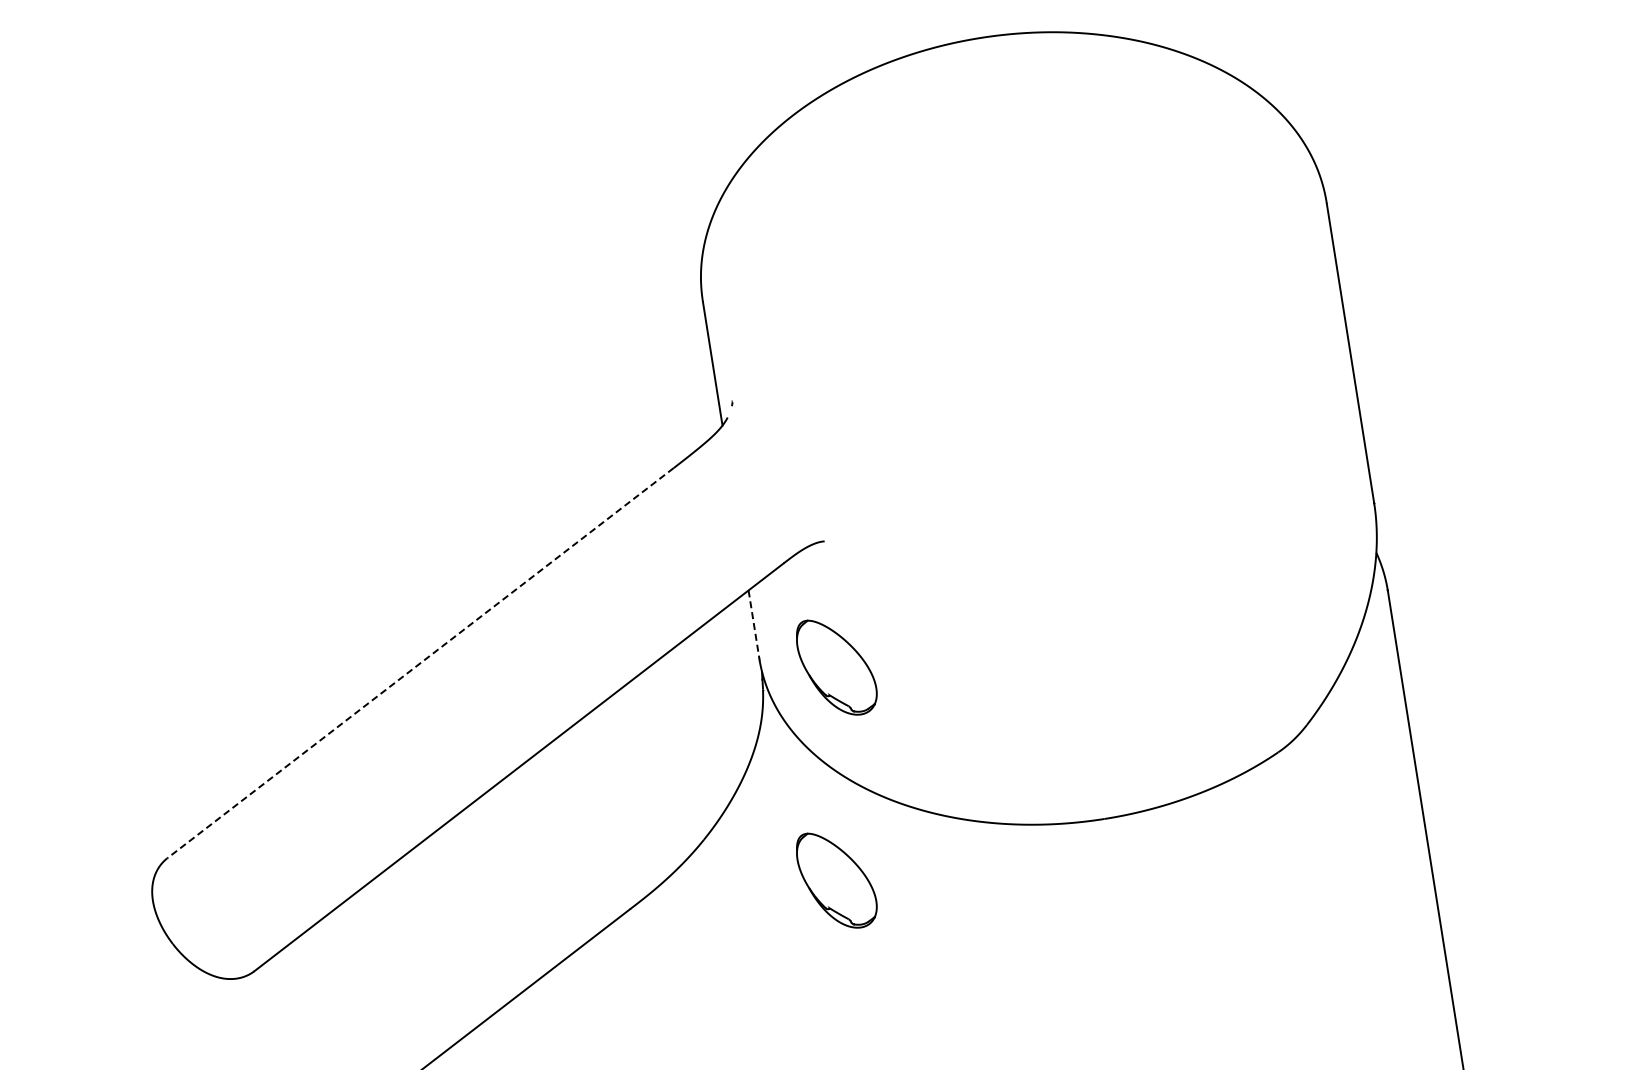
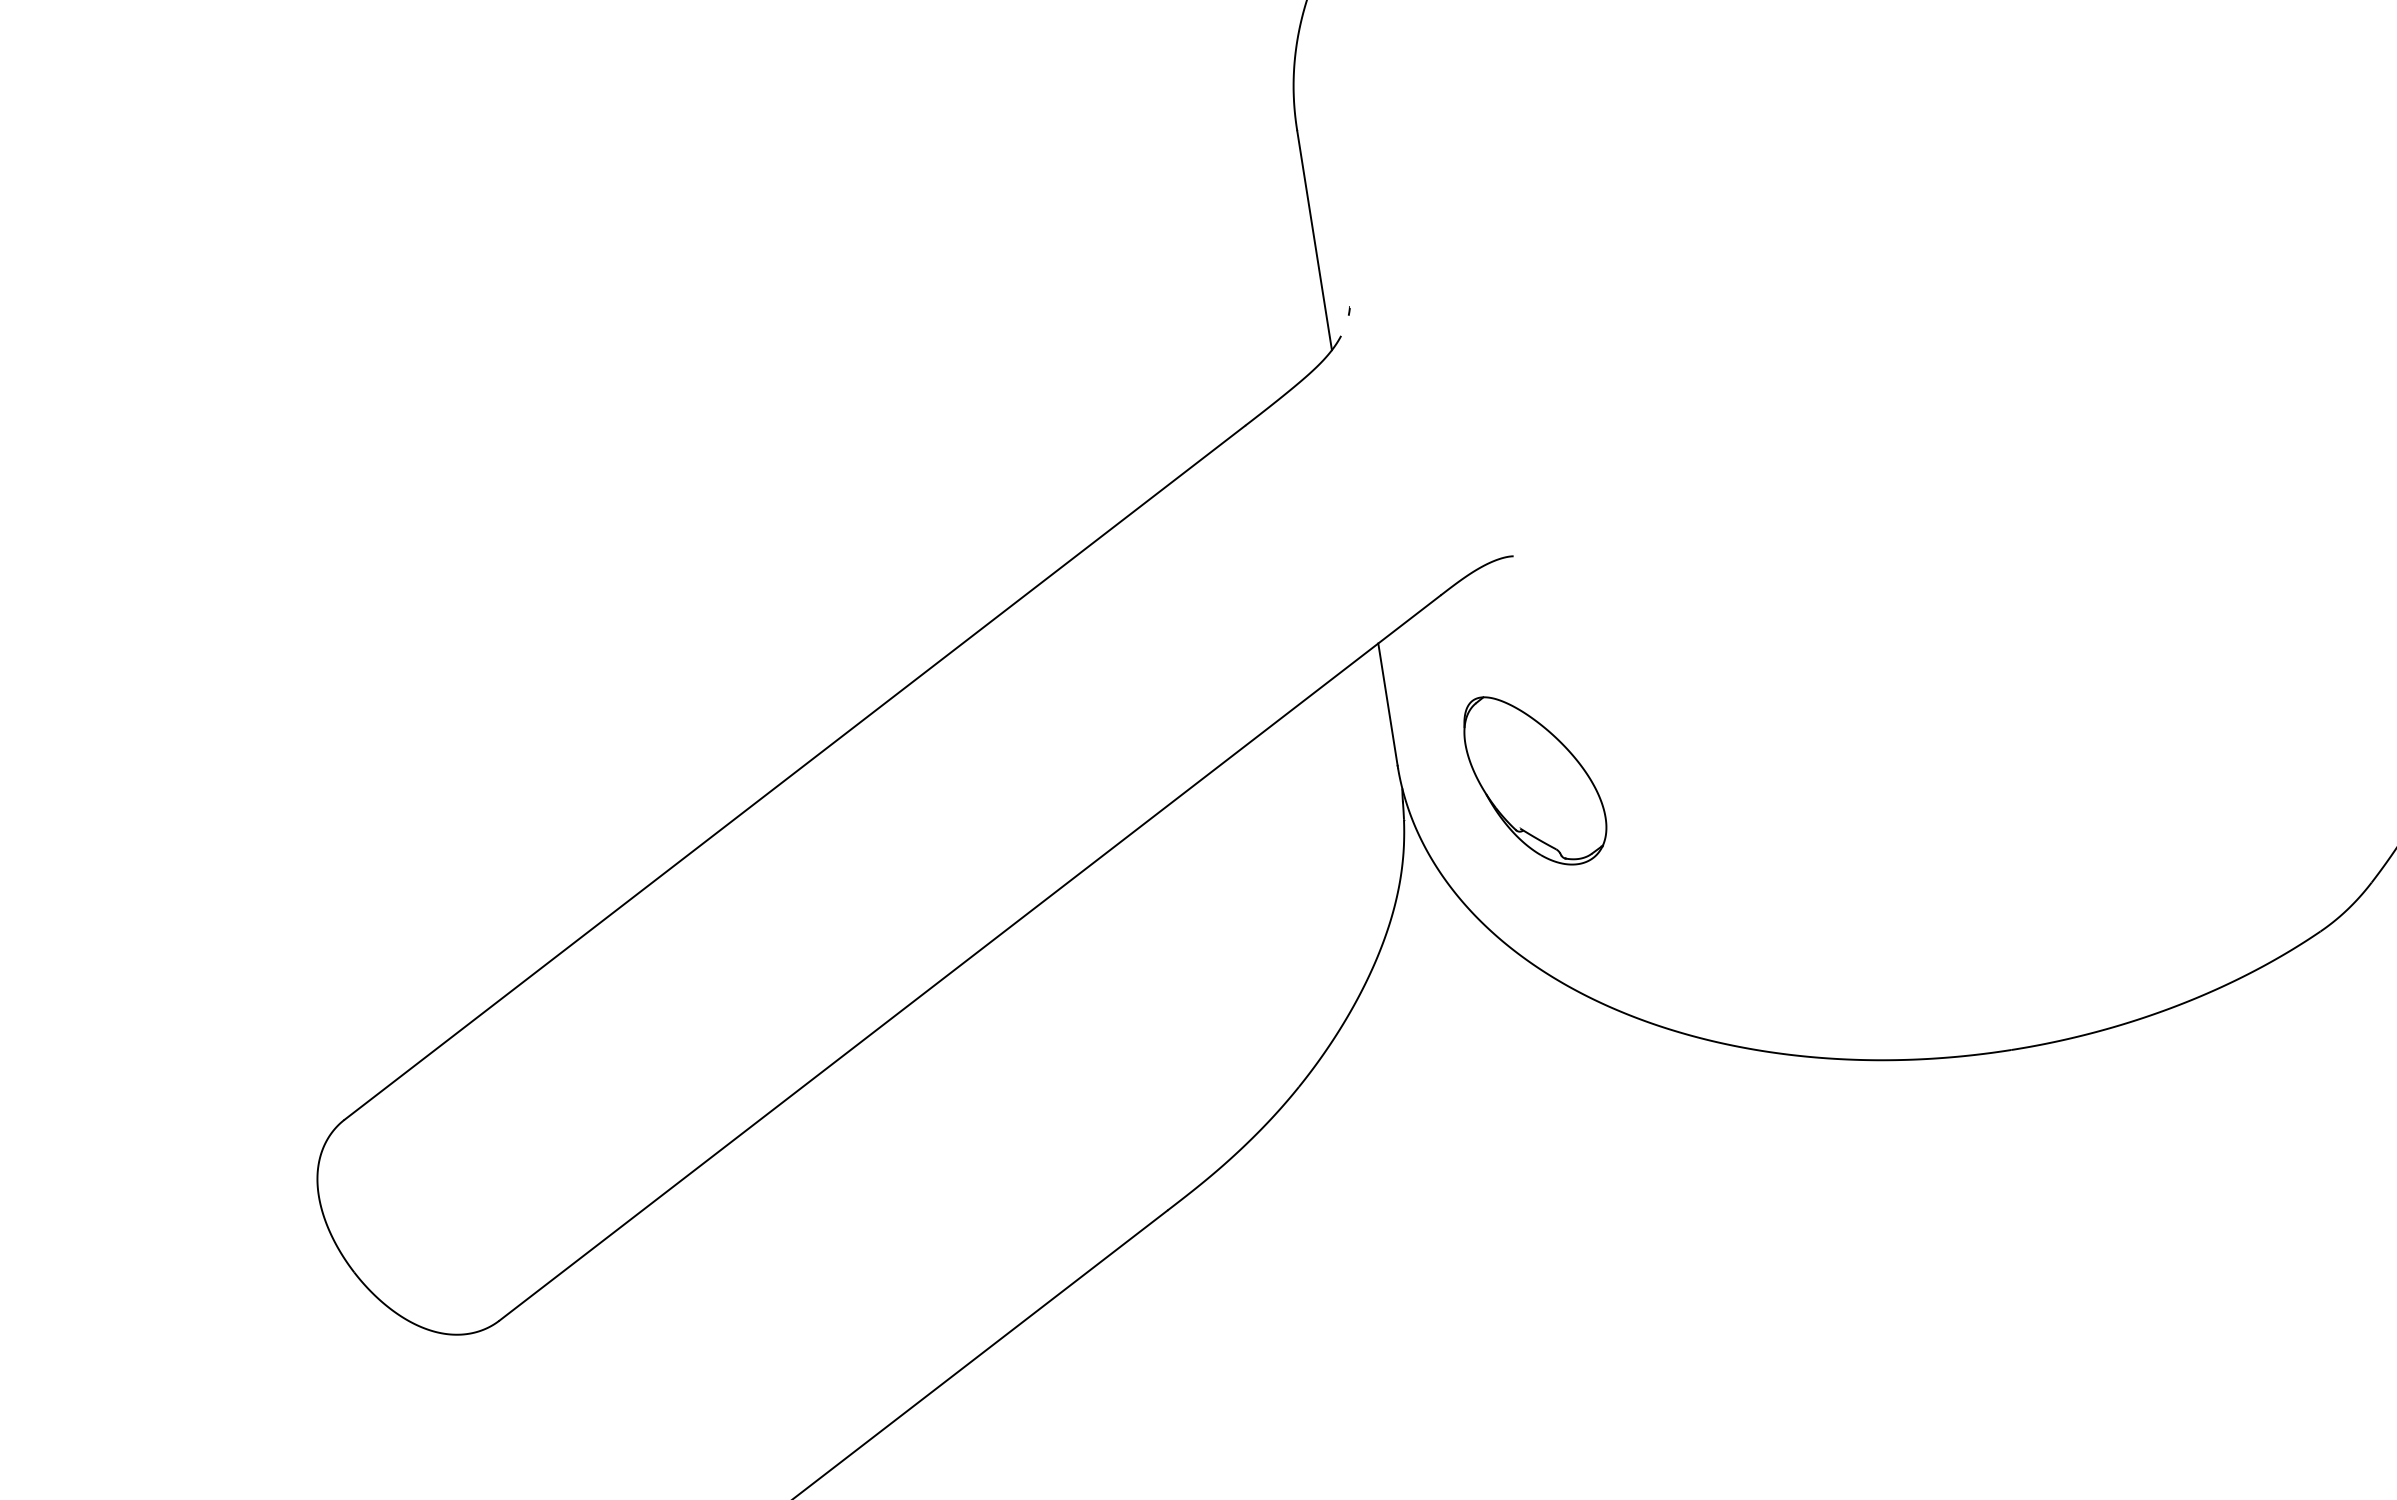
line: (754, 624) -> (1388, 704), dashed -> solid
line: (420, 663) -> (794, 773), dashed -> solid
part: (836, 880) -> (1534, 1159), removed

